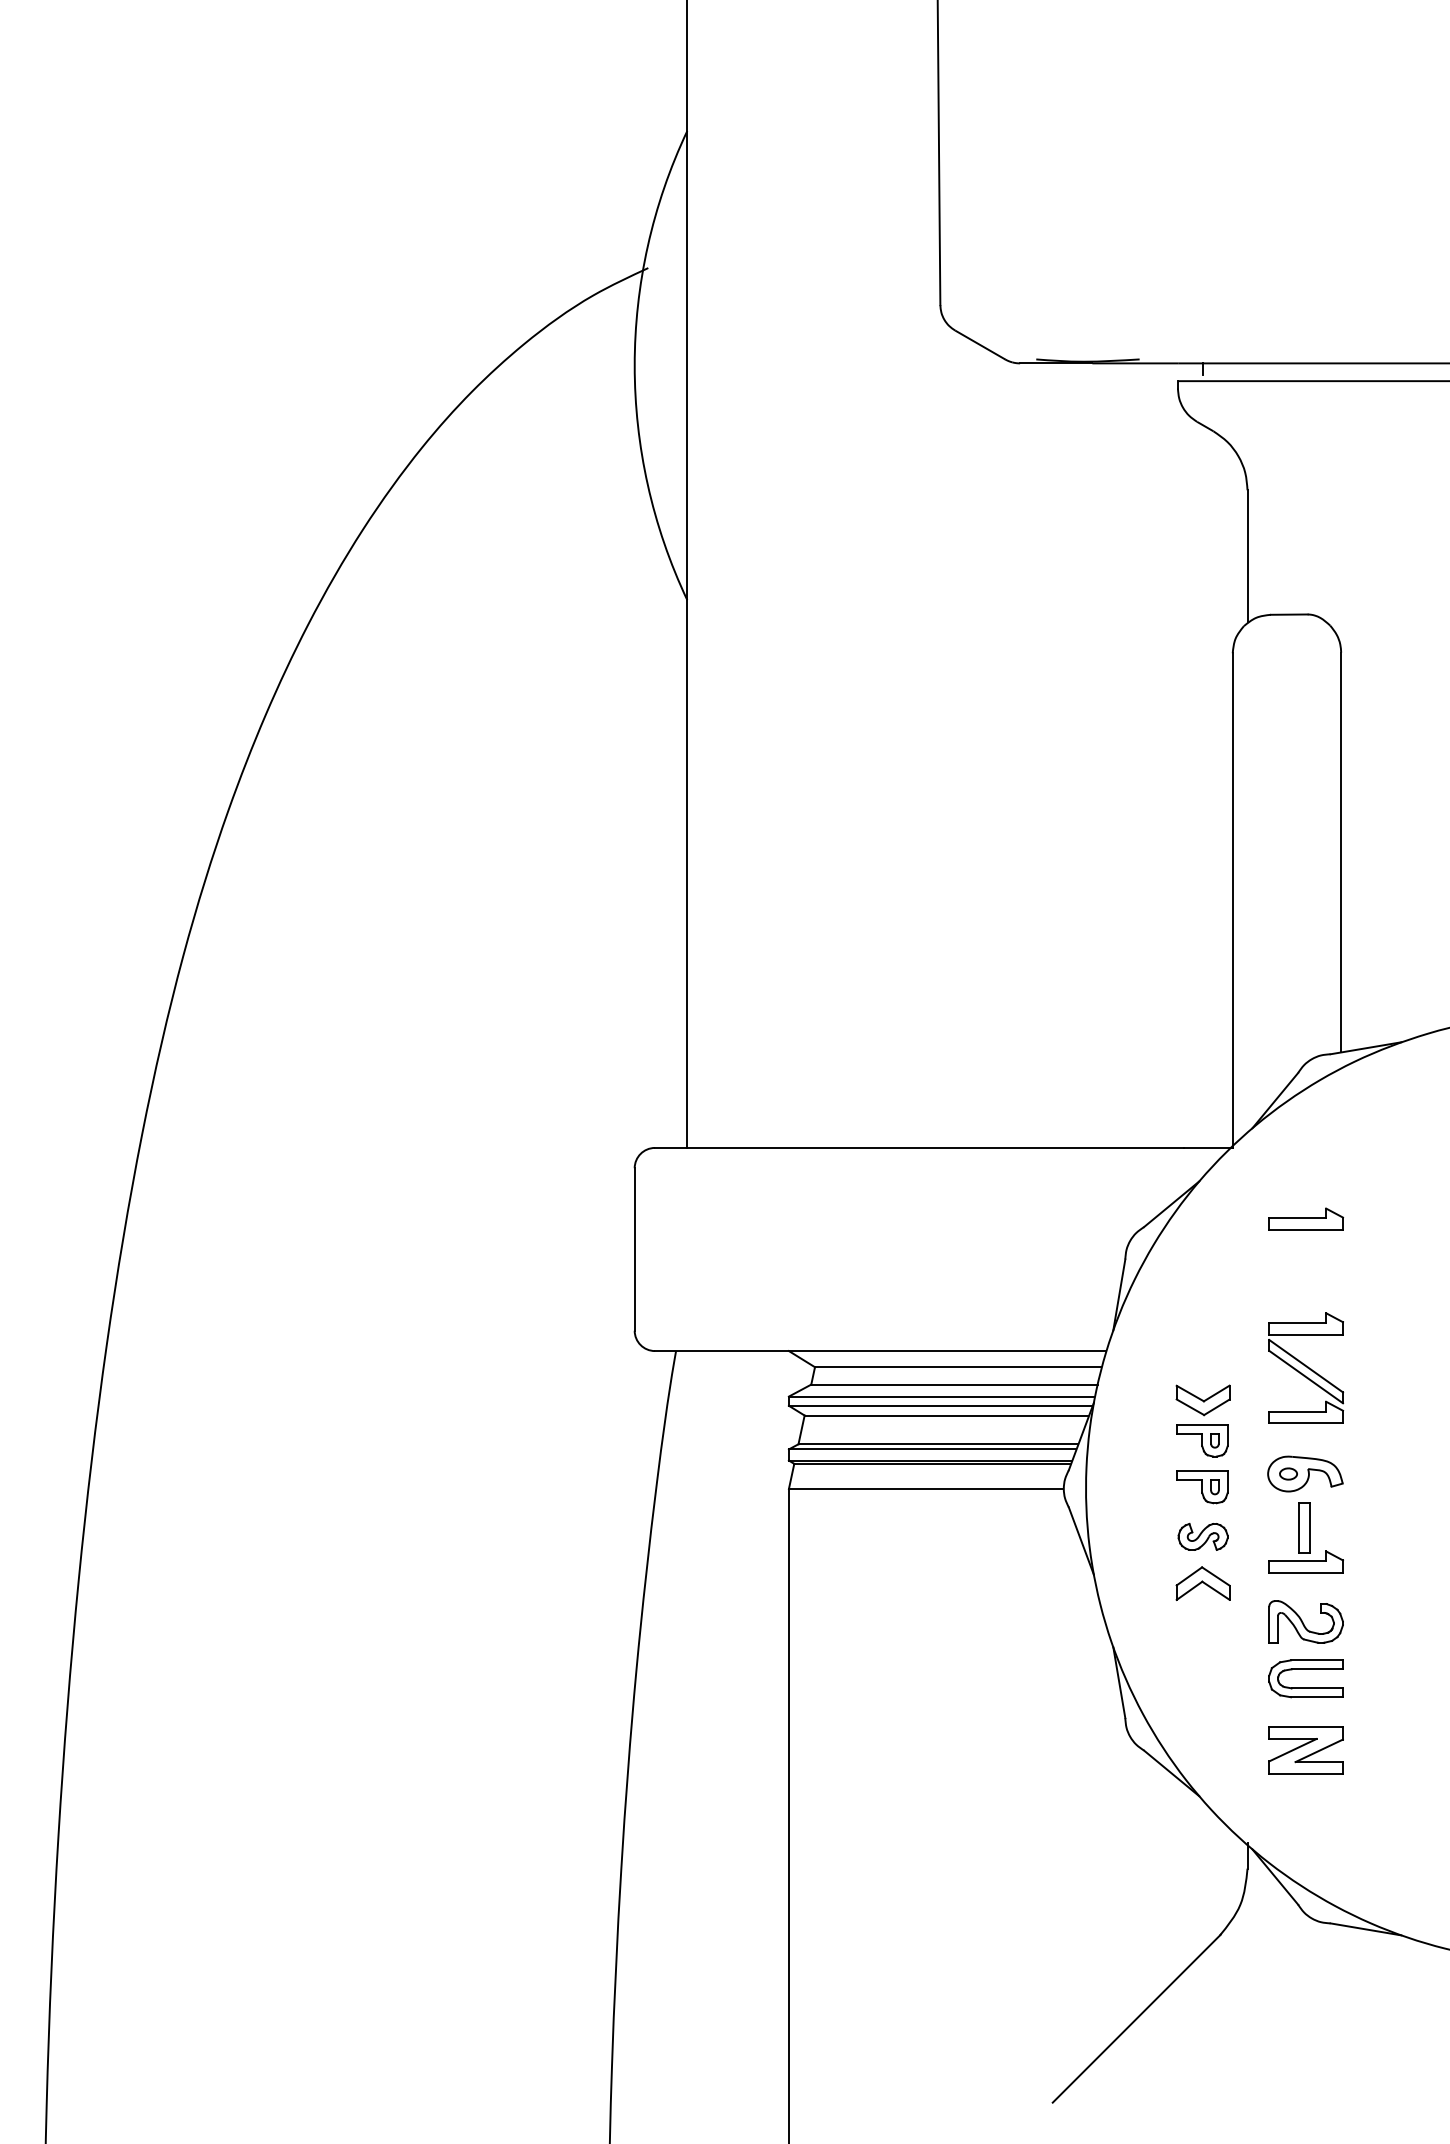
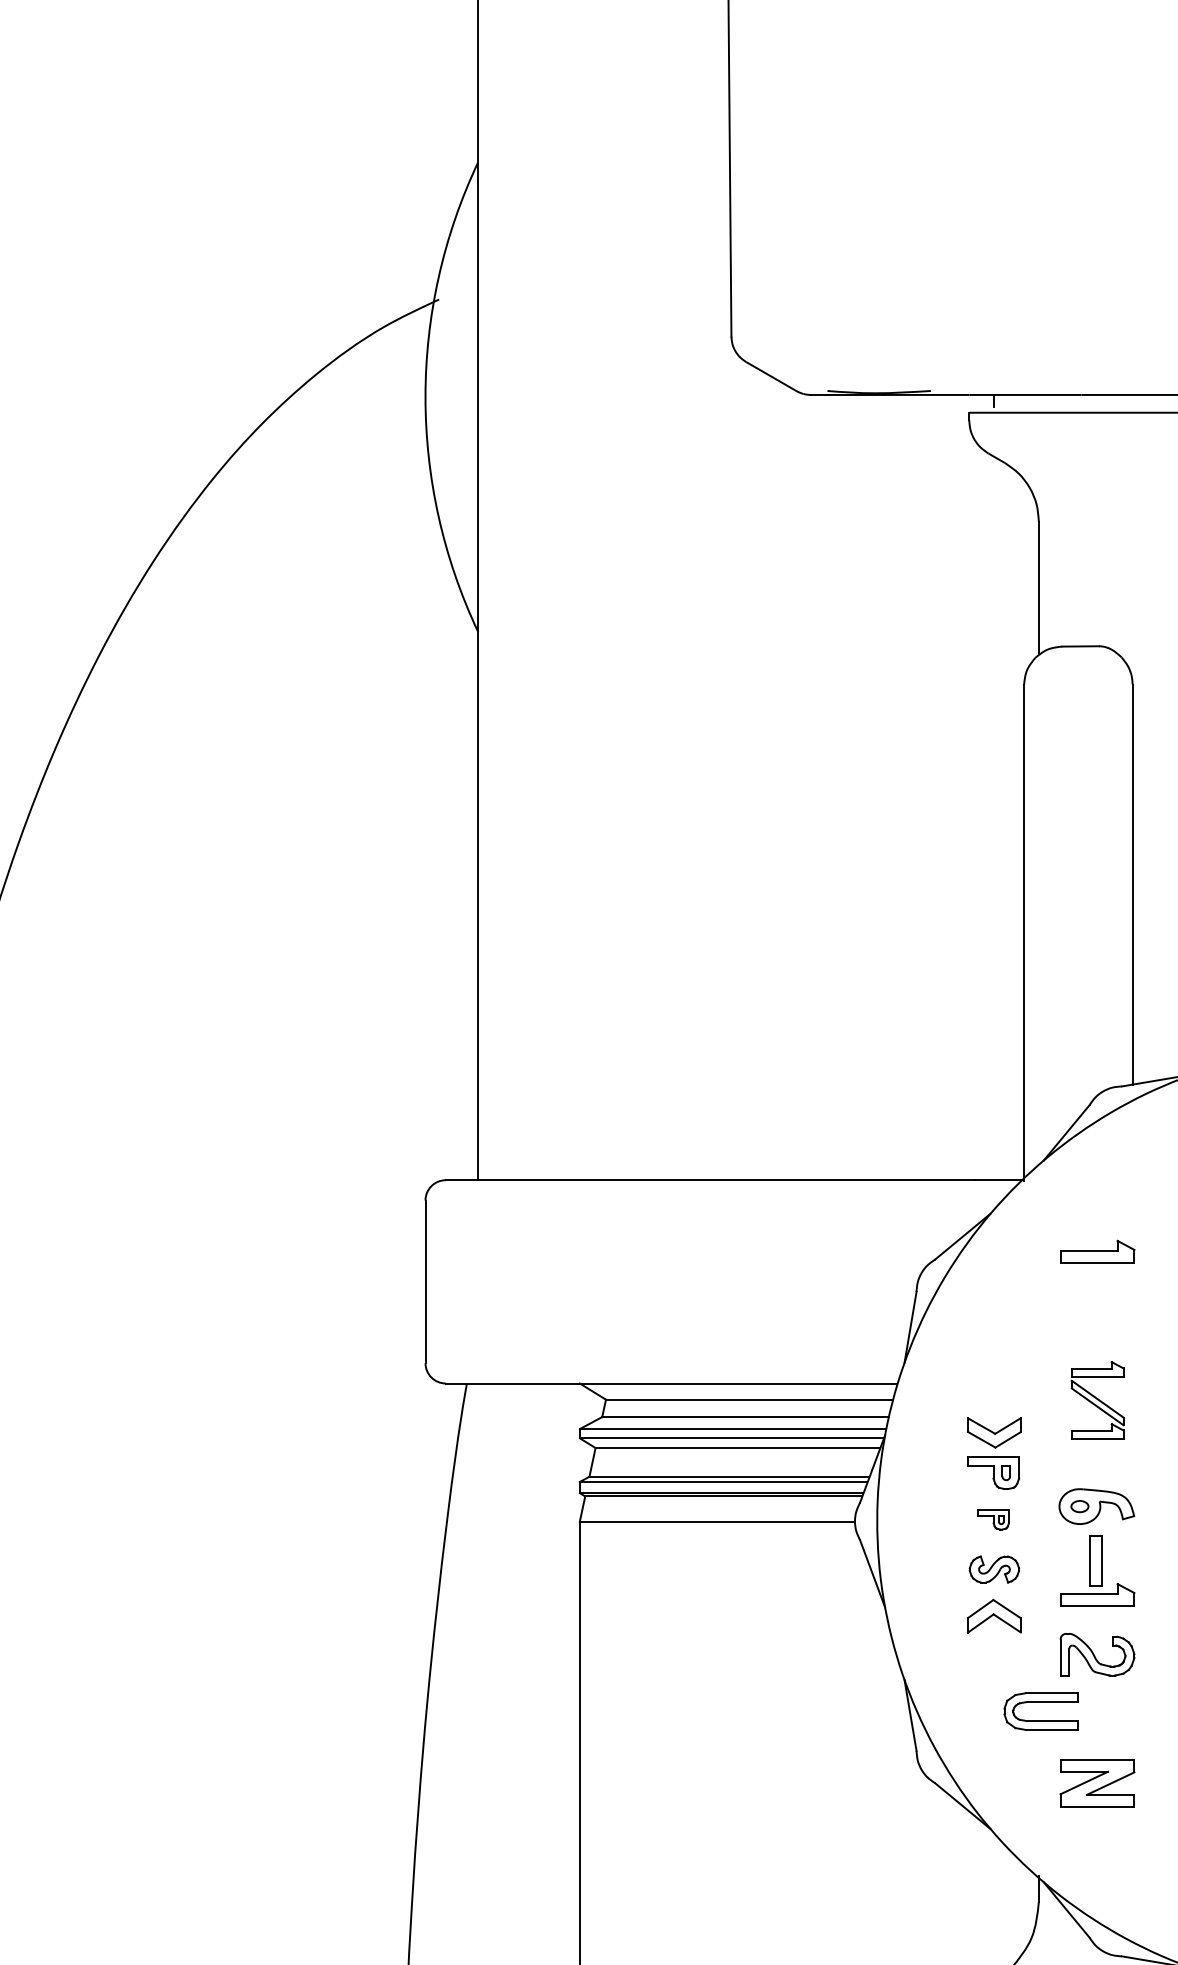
part: (1306, 1367) -> (1097, 1399), size x0.7
part: (1202, 1487) -> (993, 1520), size x0.6
part: (1305, 1669) -> (1040, 1702), moved

